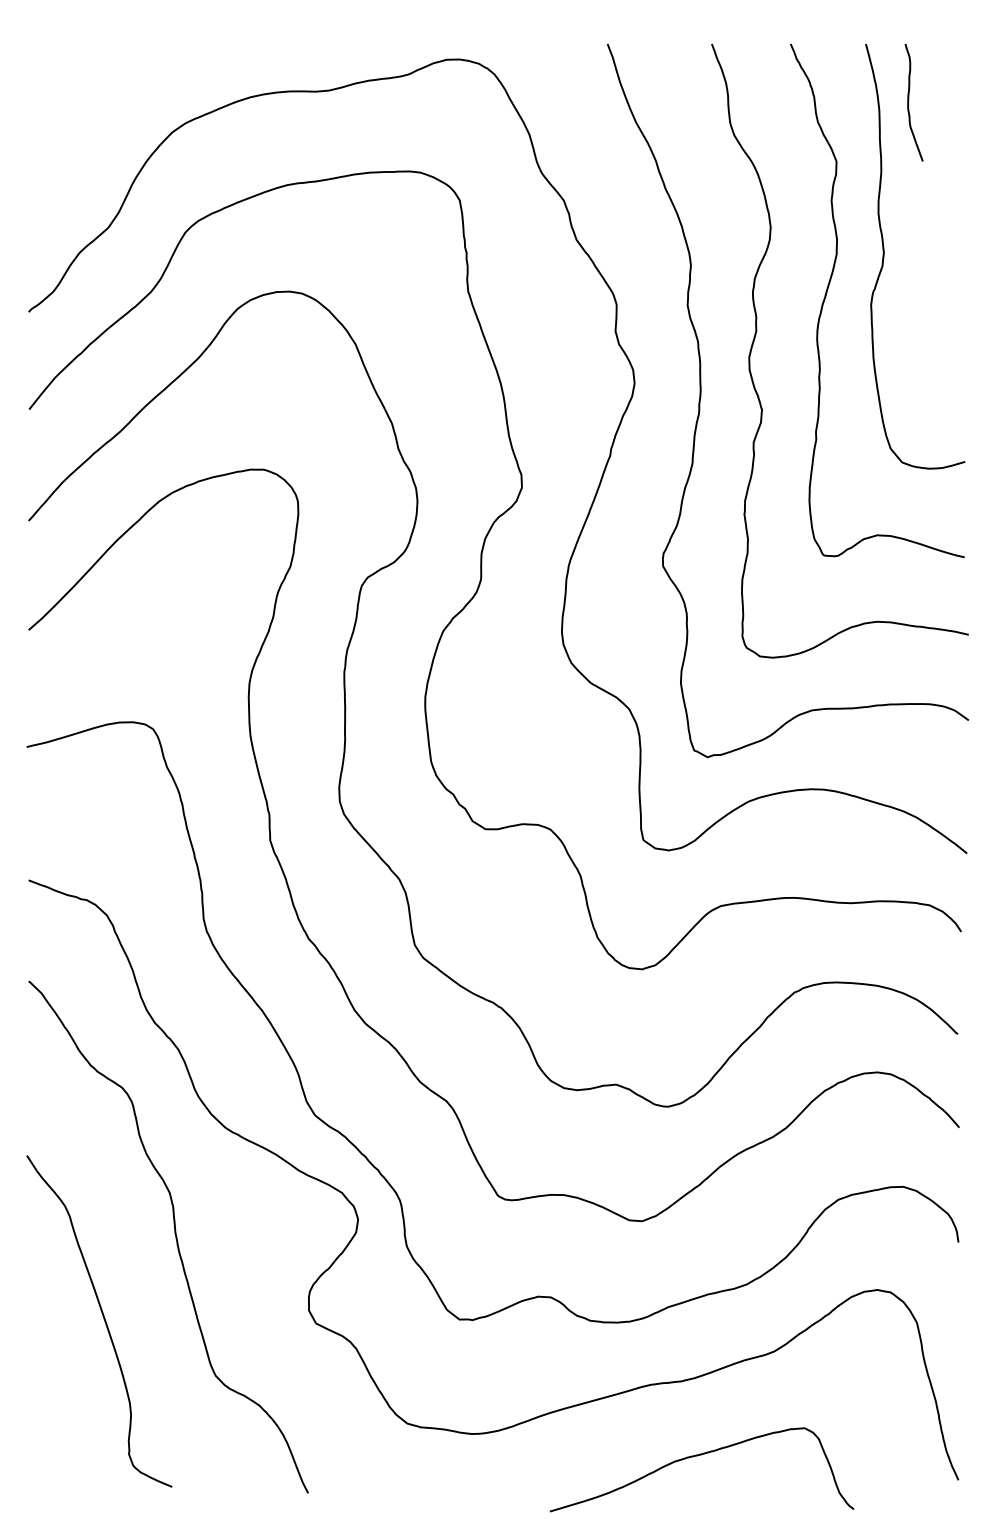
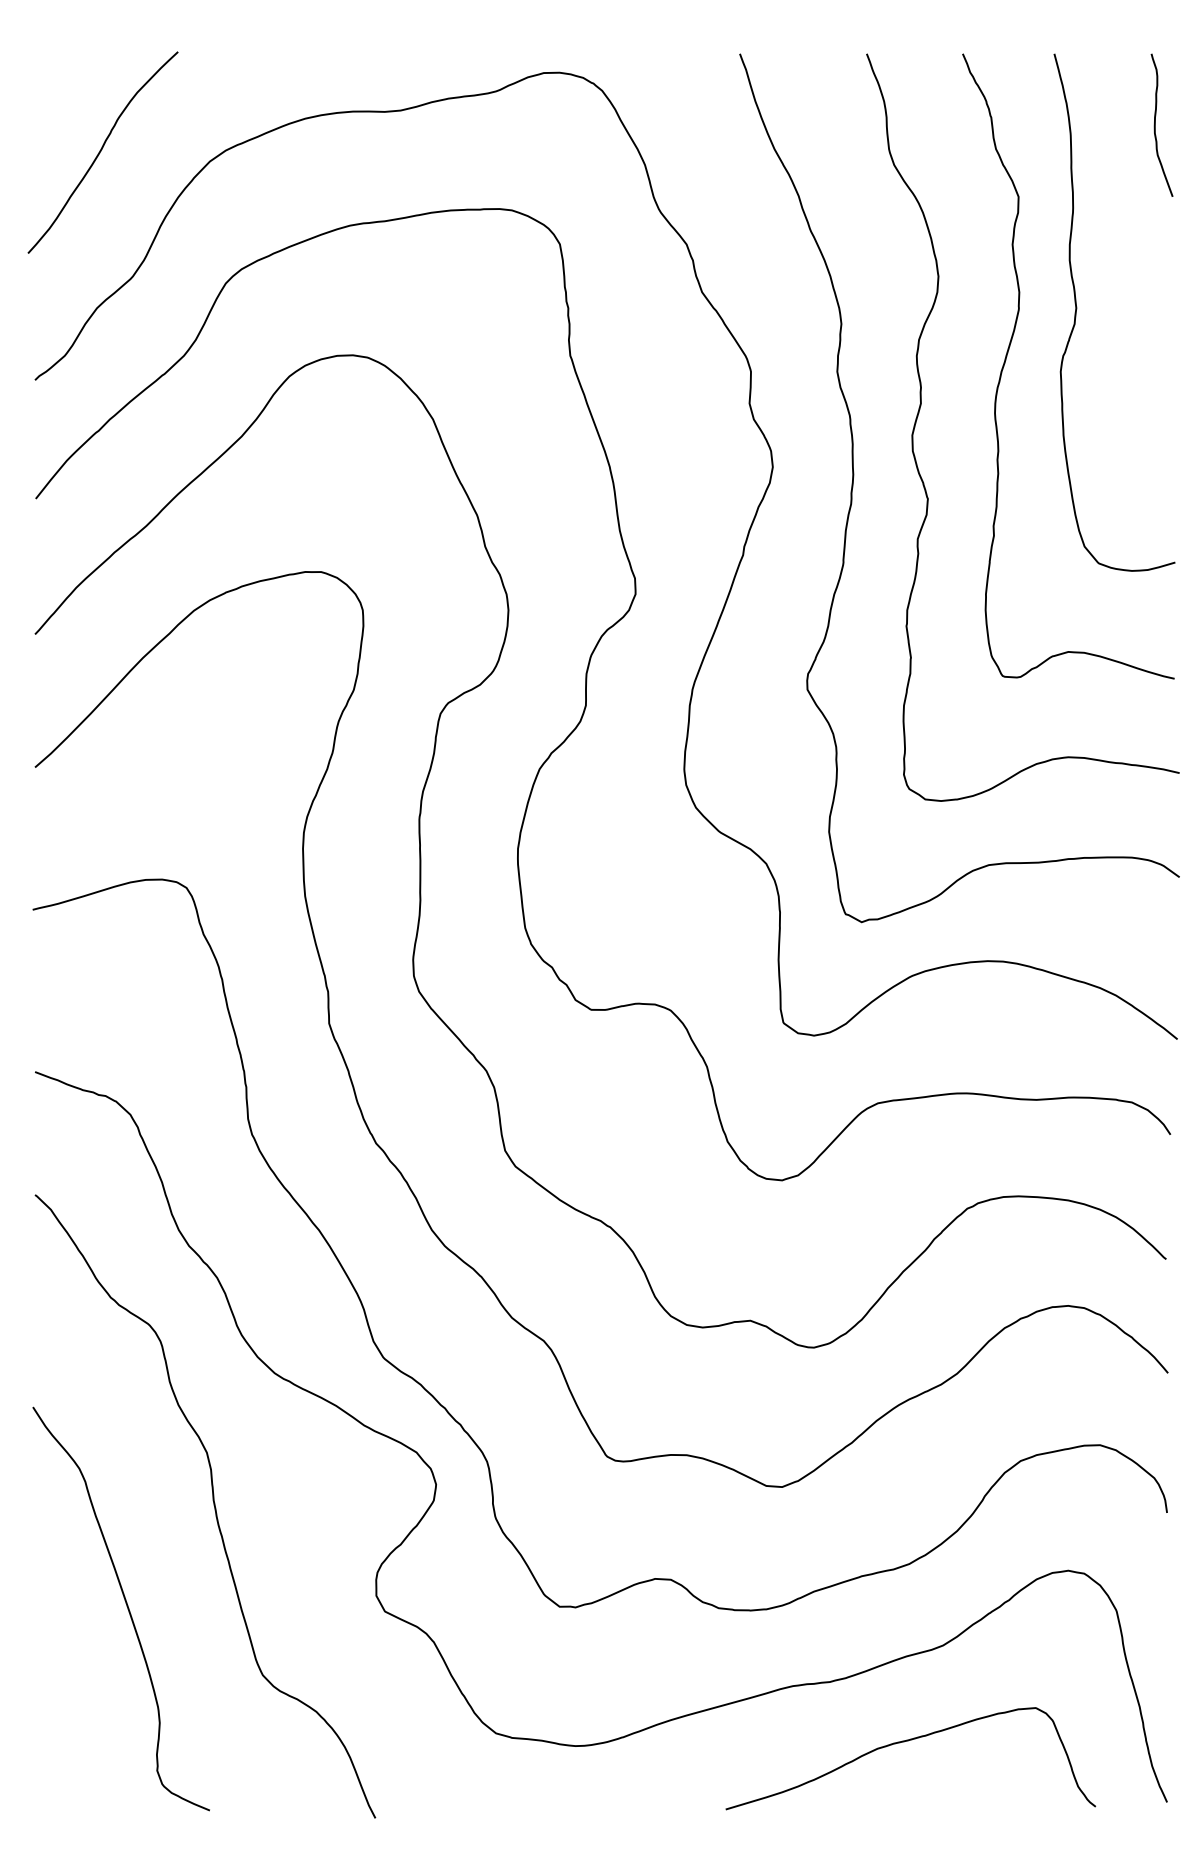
curve: (908, 102) -> (1155, 124), moved
curve: (83, 124) -> (101, 151), added
curve: (696, 1456) -> (904, 1742), moved

